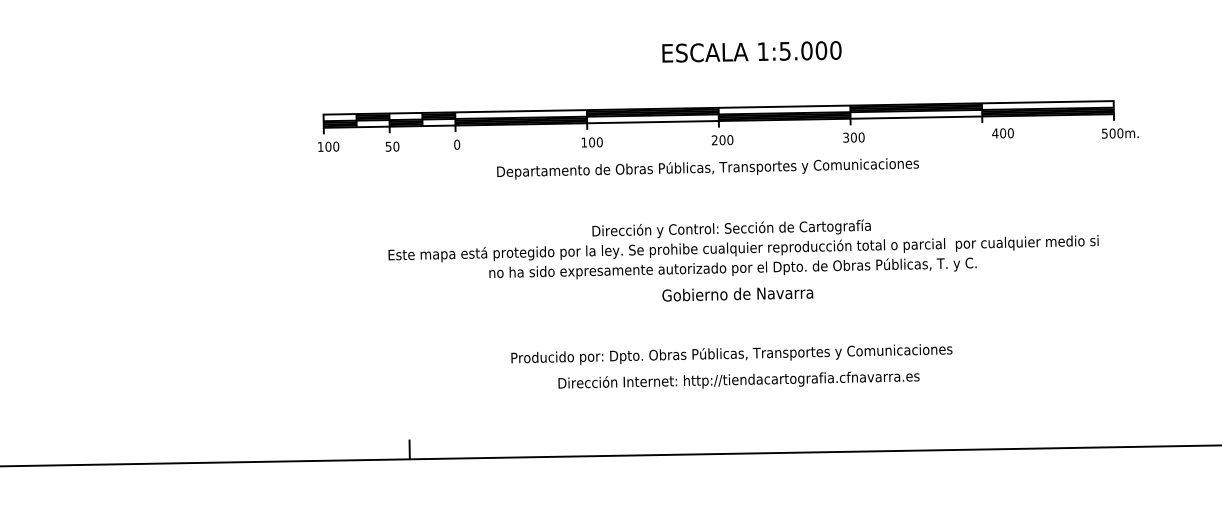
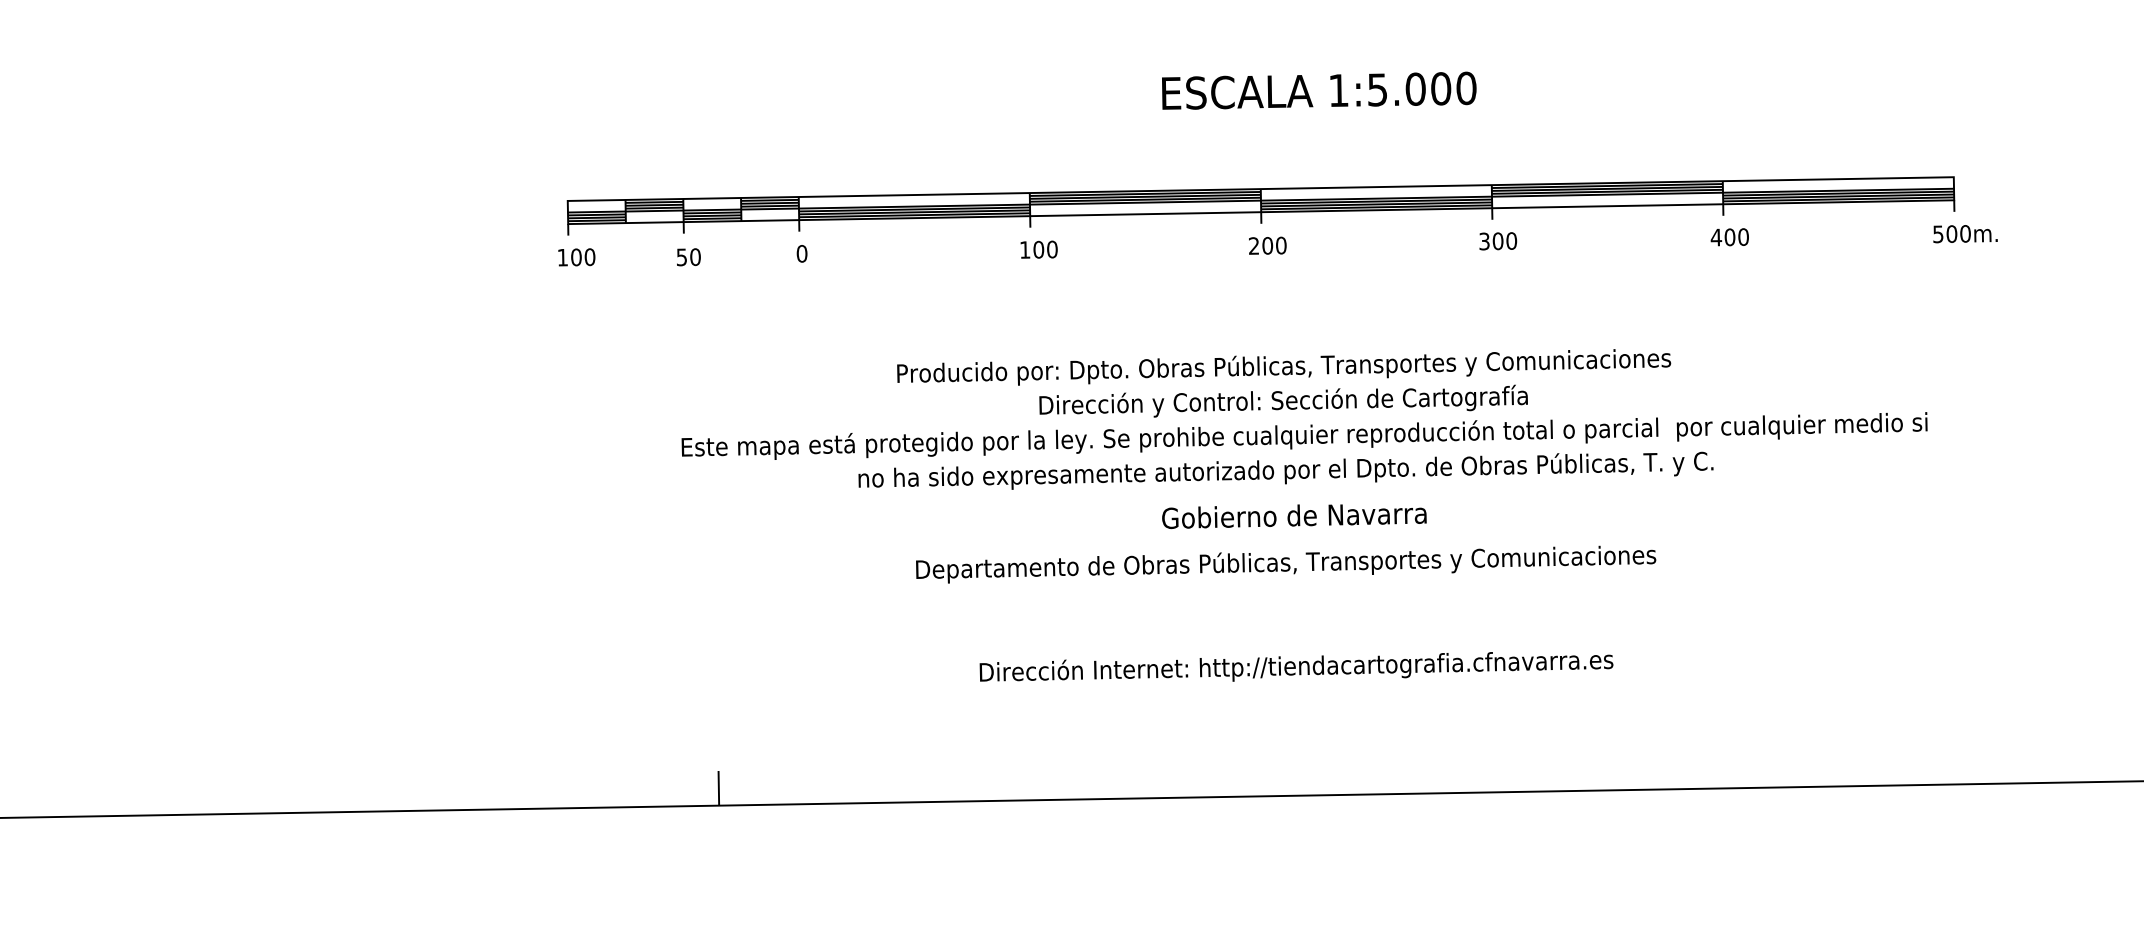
text: (1002, 133) -> (1728, 237), moved
text: (707, 168) -> (1285, 563), moved
text: (731, 354) -> (1283, 367), moved

